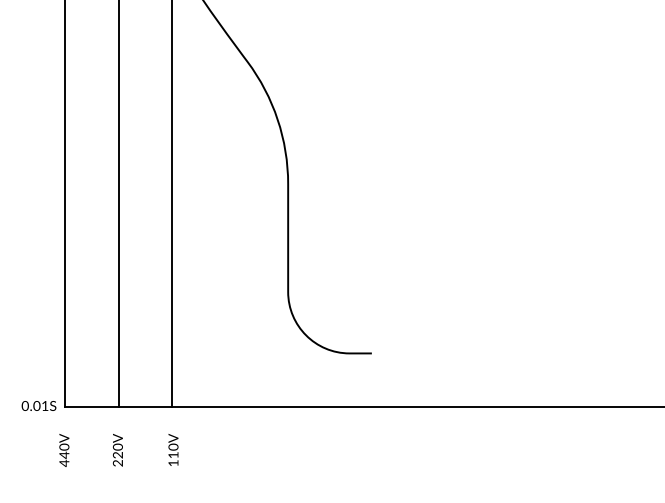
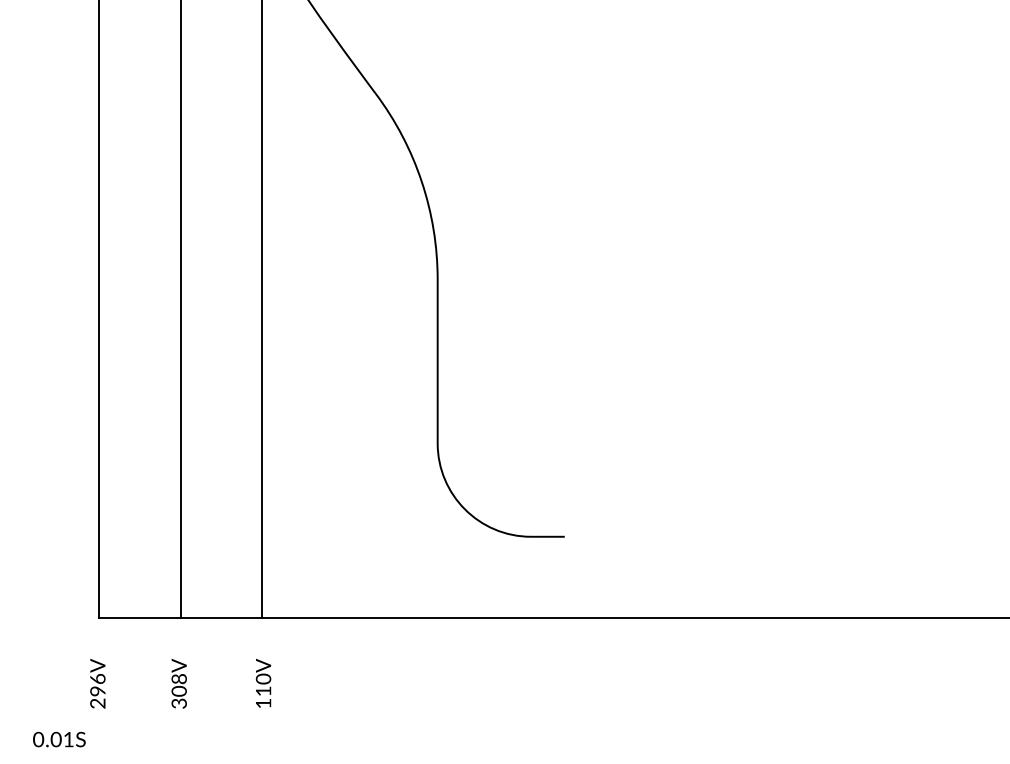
text: (38, 405) -> (58, 738), moved
text: (64, 454) -> (98, 690), 440V -> 296V
text: (118, 454) -> (180, 690), 220V -> 308V

